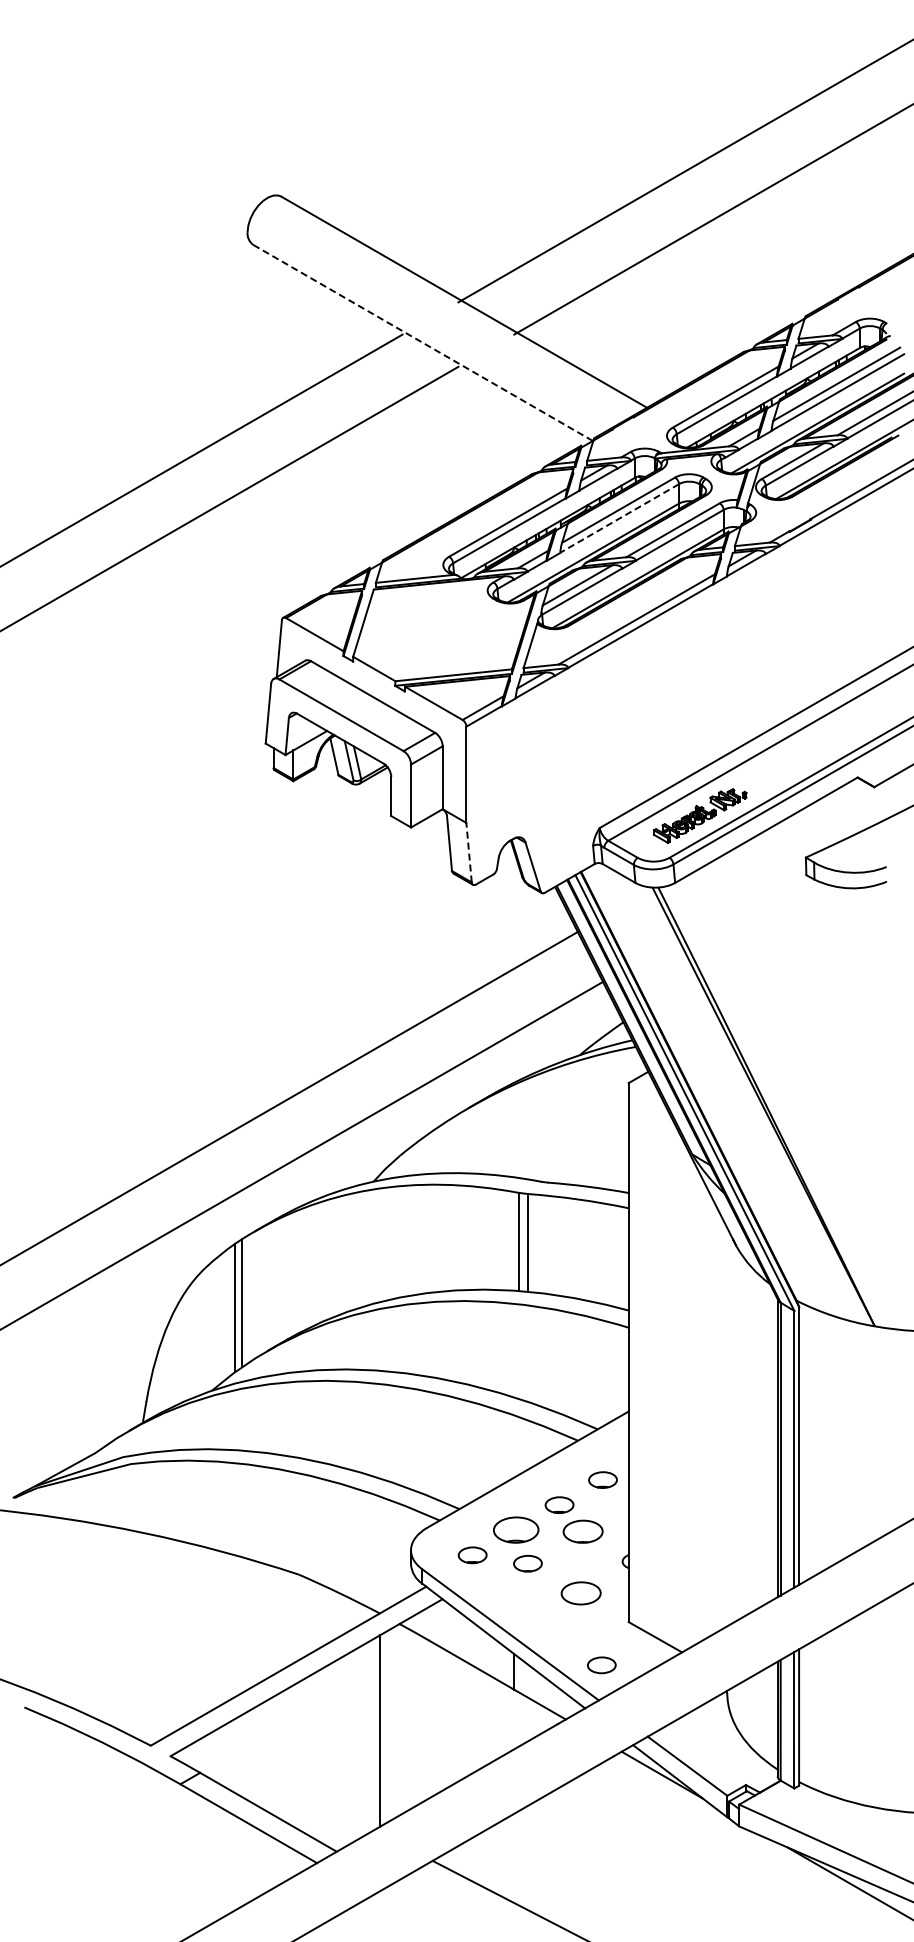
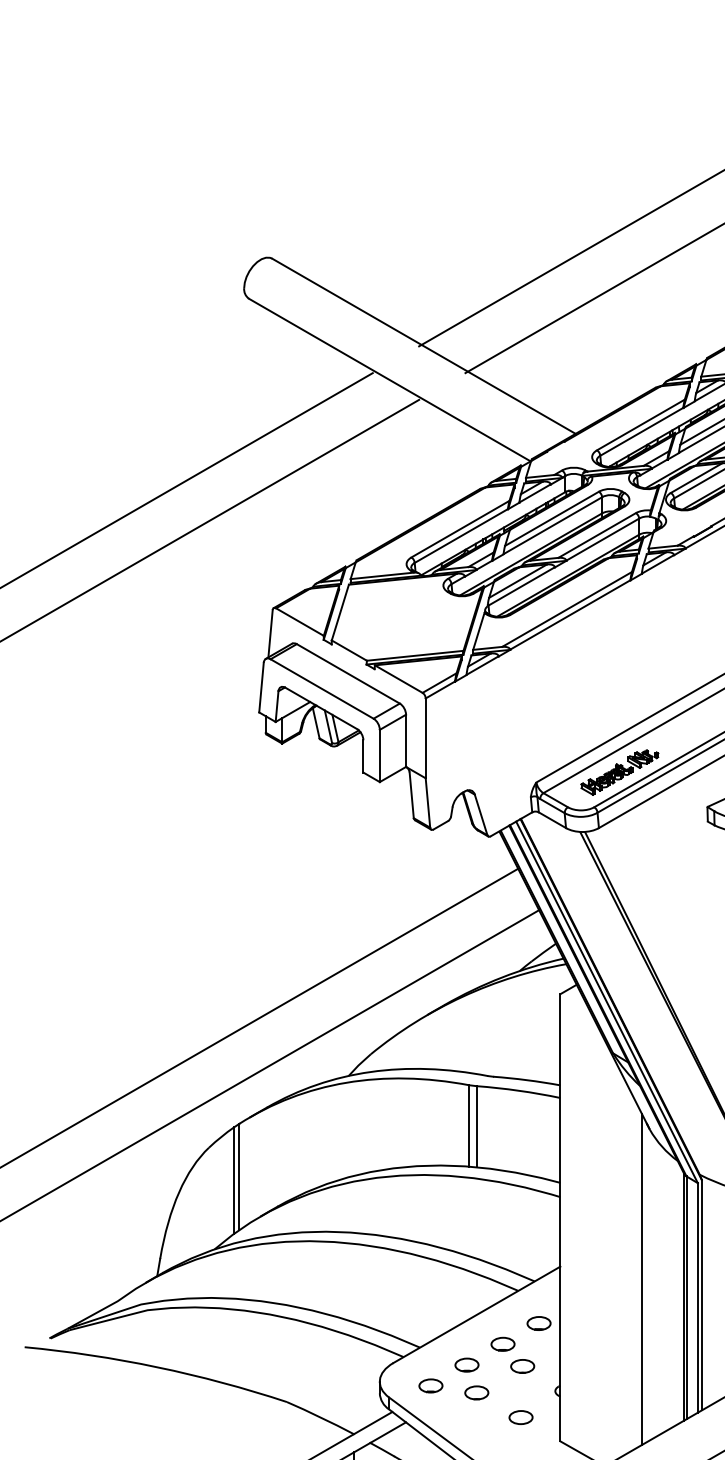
line: (423, 343) -> (390, 380), dashed -> solid
line: (619, 518) -> (552, 525), dashed -> solid
line: (469, 852) -> (428, 802), dashed -> solid
line: (727, 1427) -> (642, 1279), added
part: (515, 1530) -> (466, 1365), size x0.62
part: (583, 1531) -> (522, 1366), size x0.71
part: (581, 1593) -> (521, 1417), size x0.71

